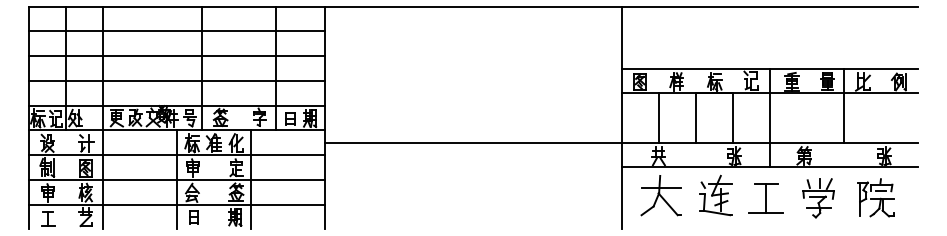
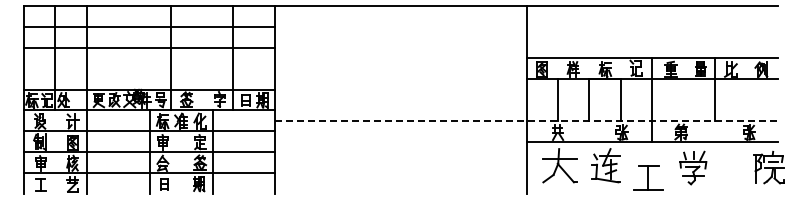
line: (176, 80) -> (149, 68), removed
line: (622, 142) -> (527, 120), solid -> dashed
part: (765, 197) -> (648, 177), moved
part: (875, 197) -> (768, 167), moved

